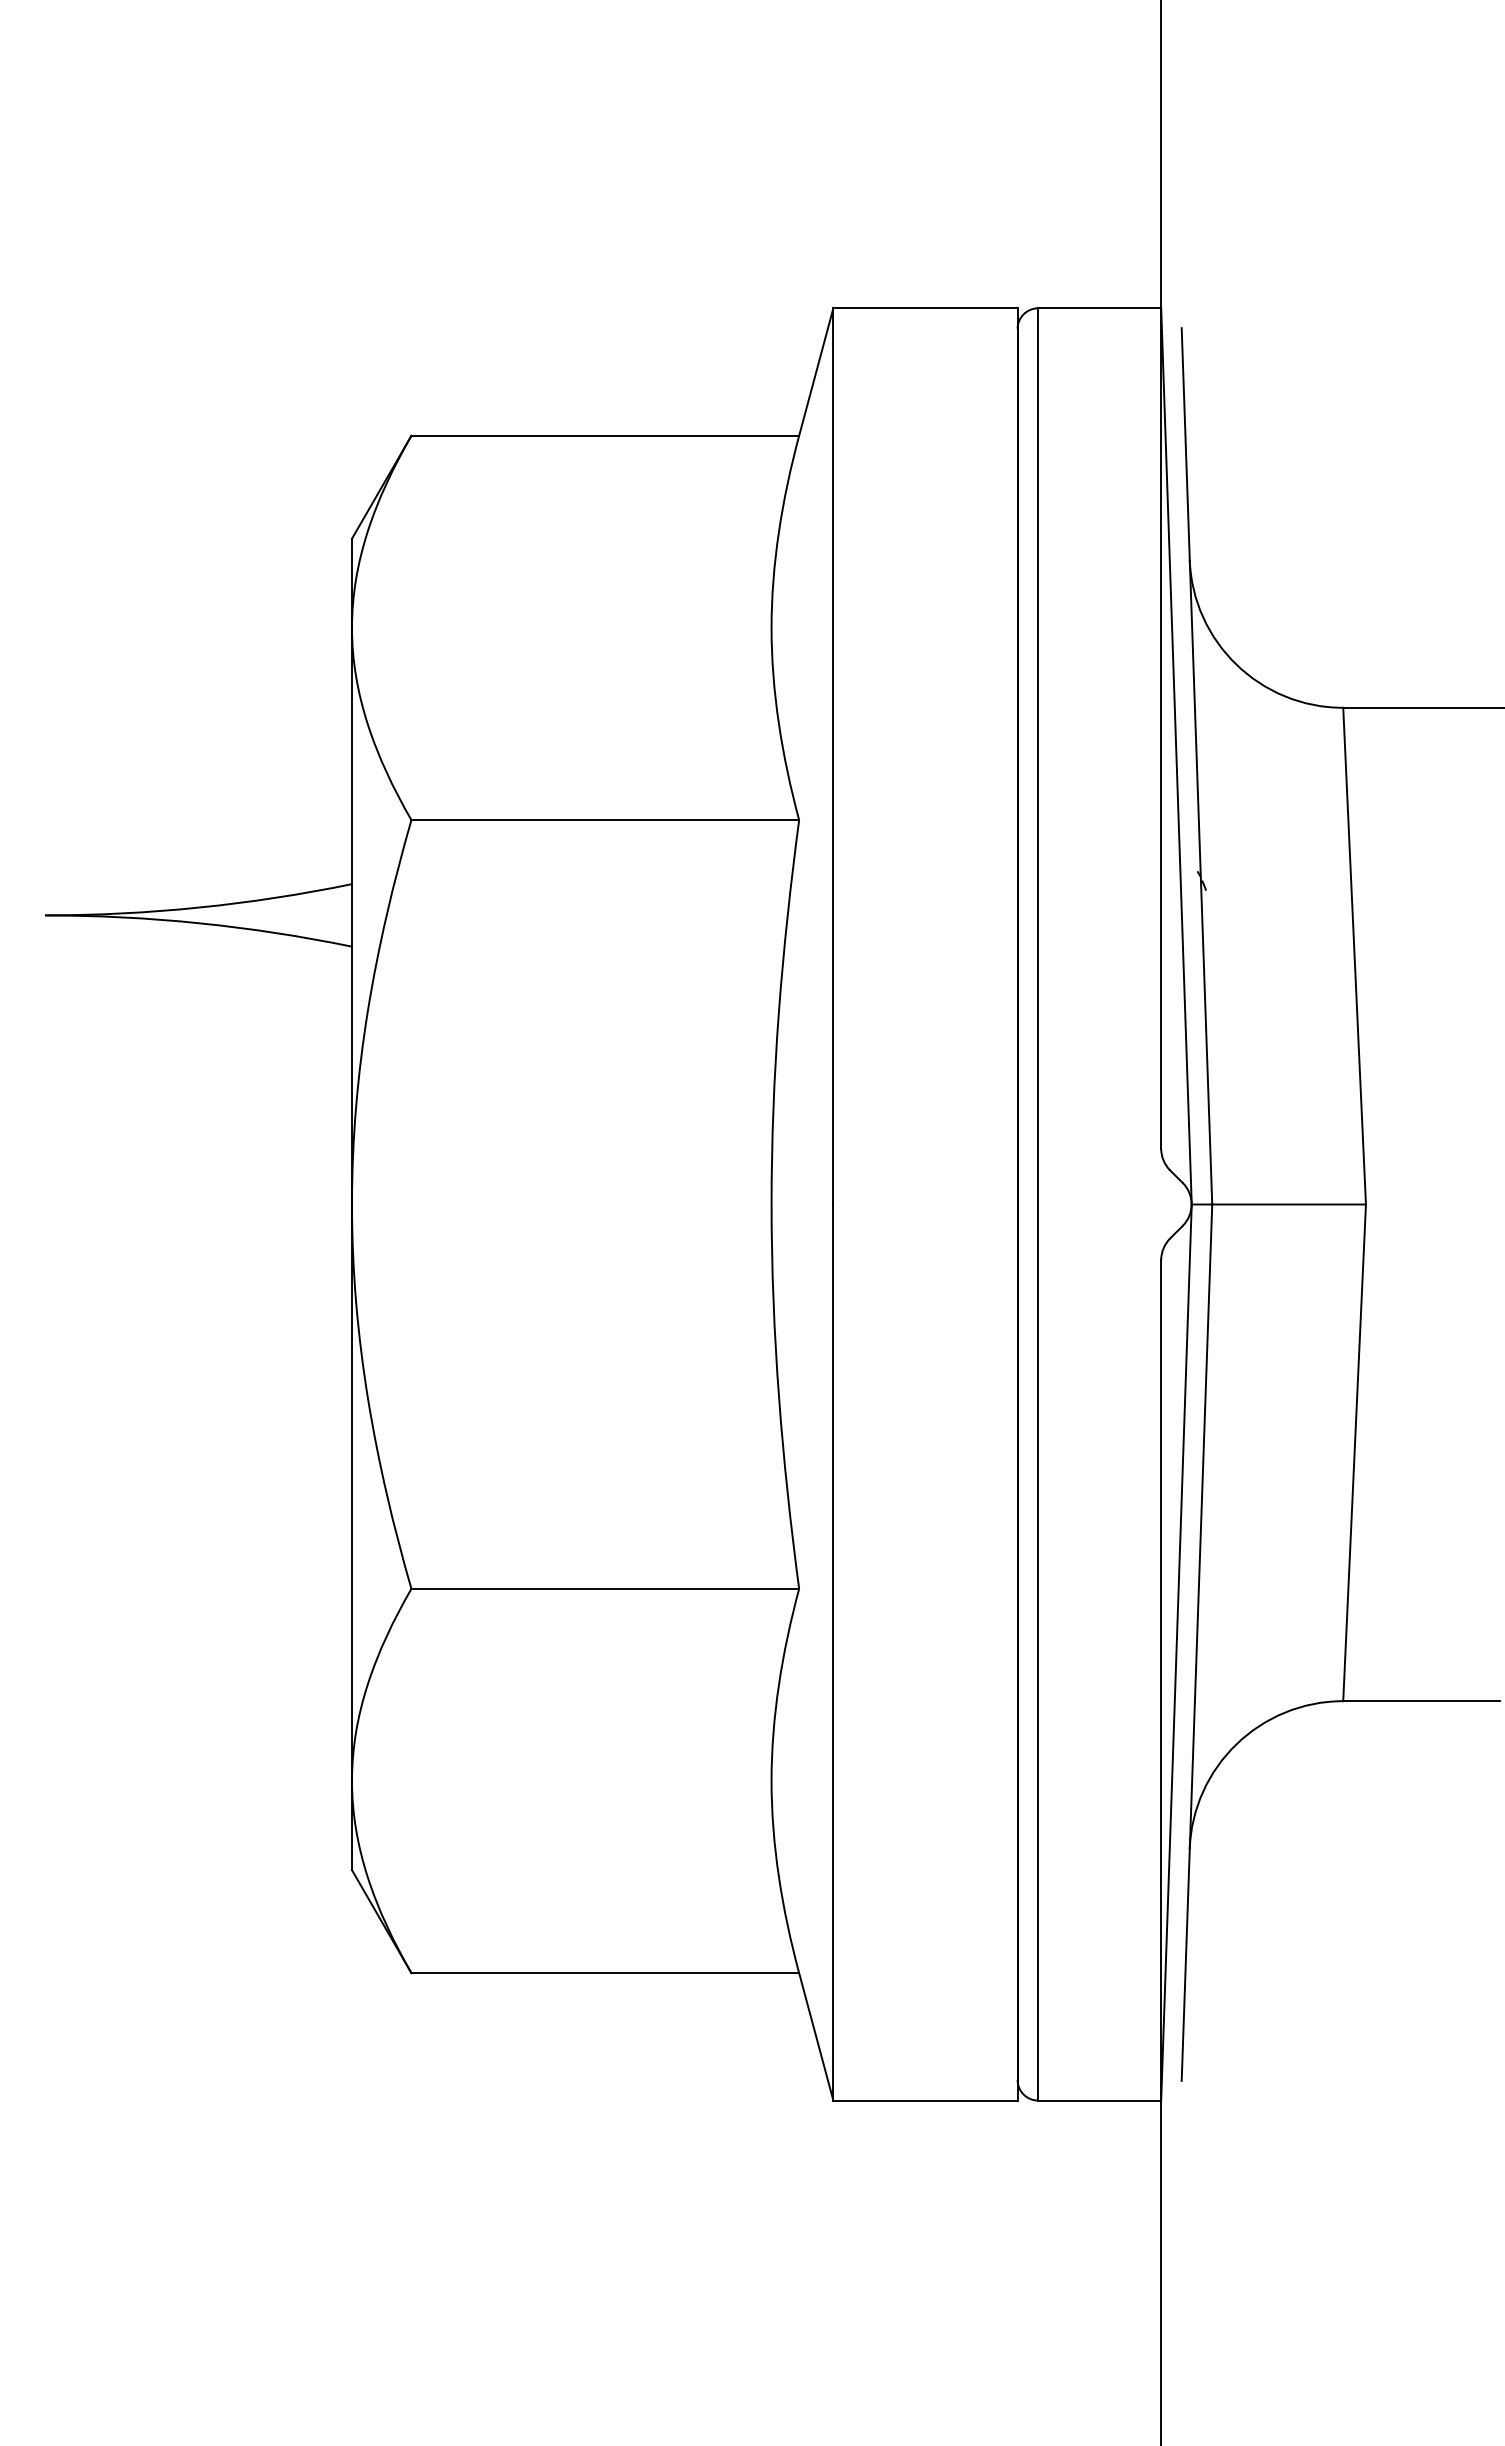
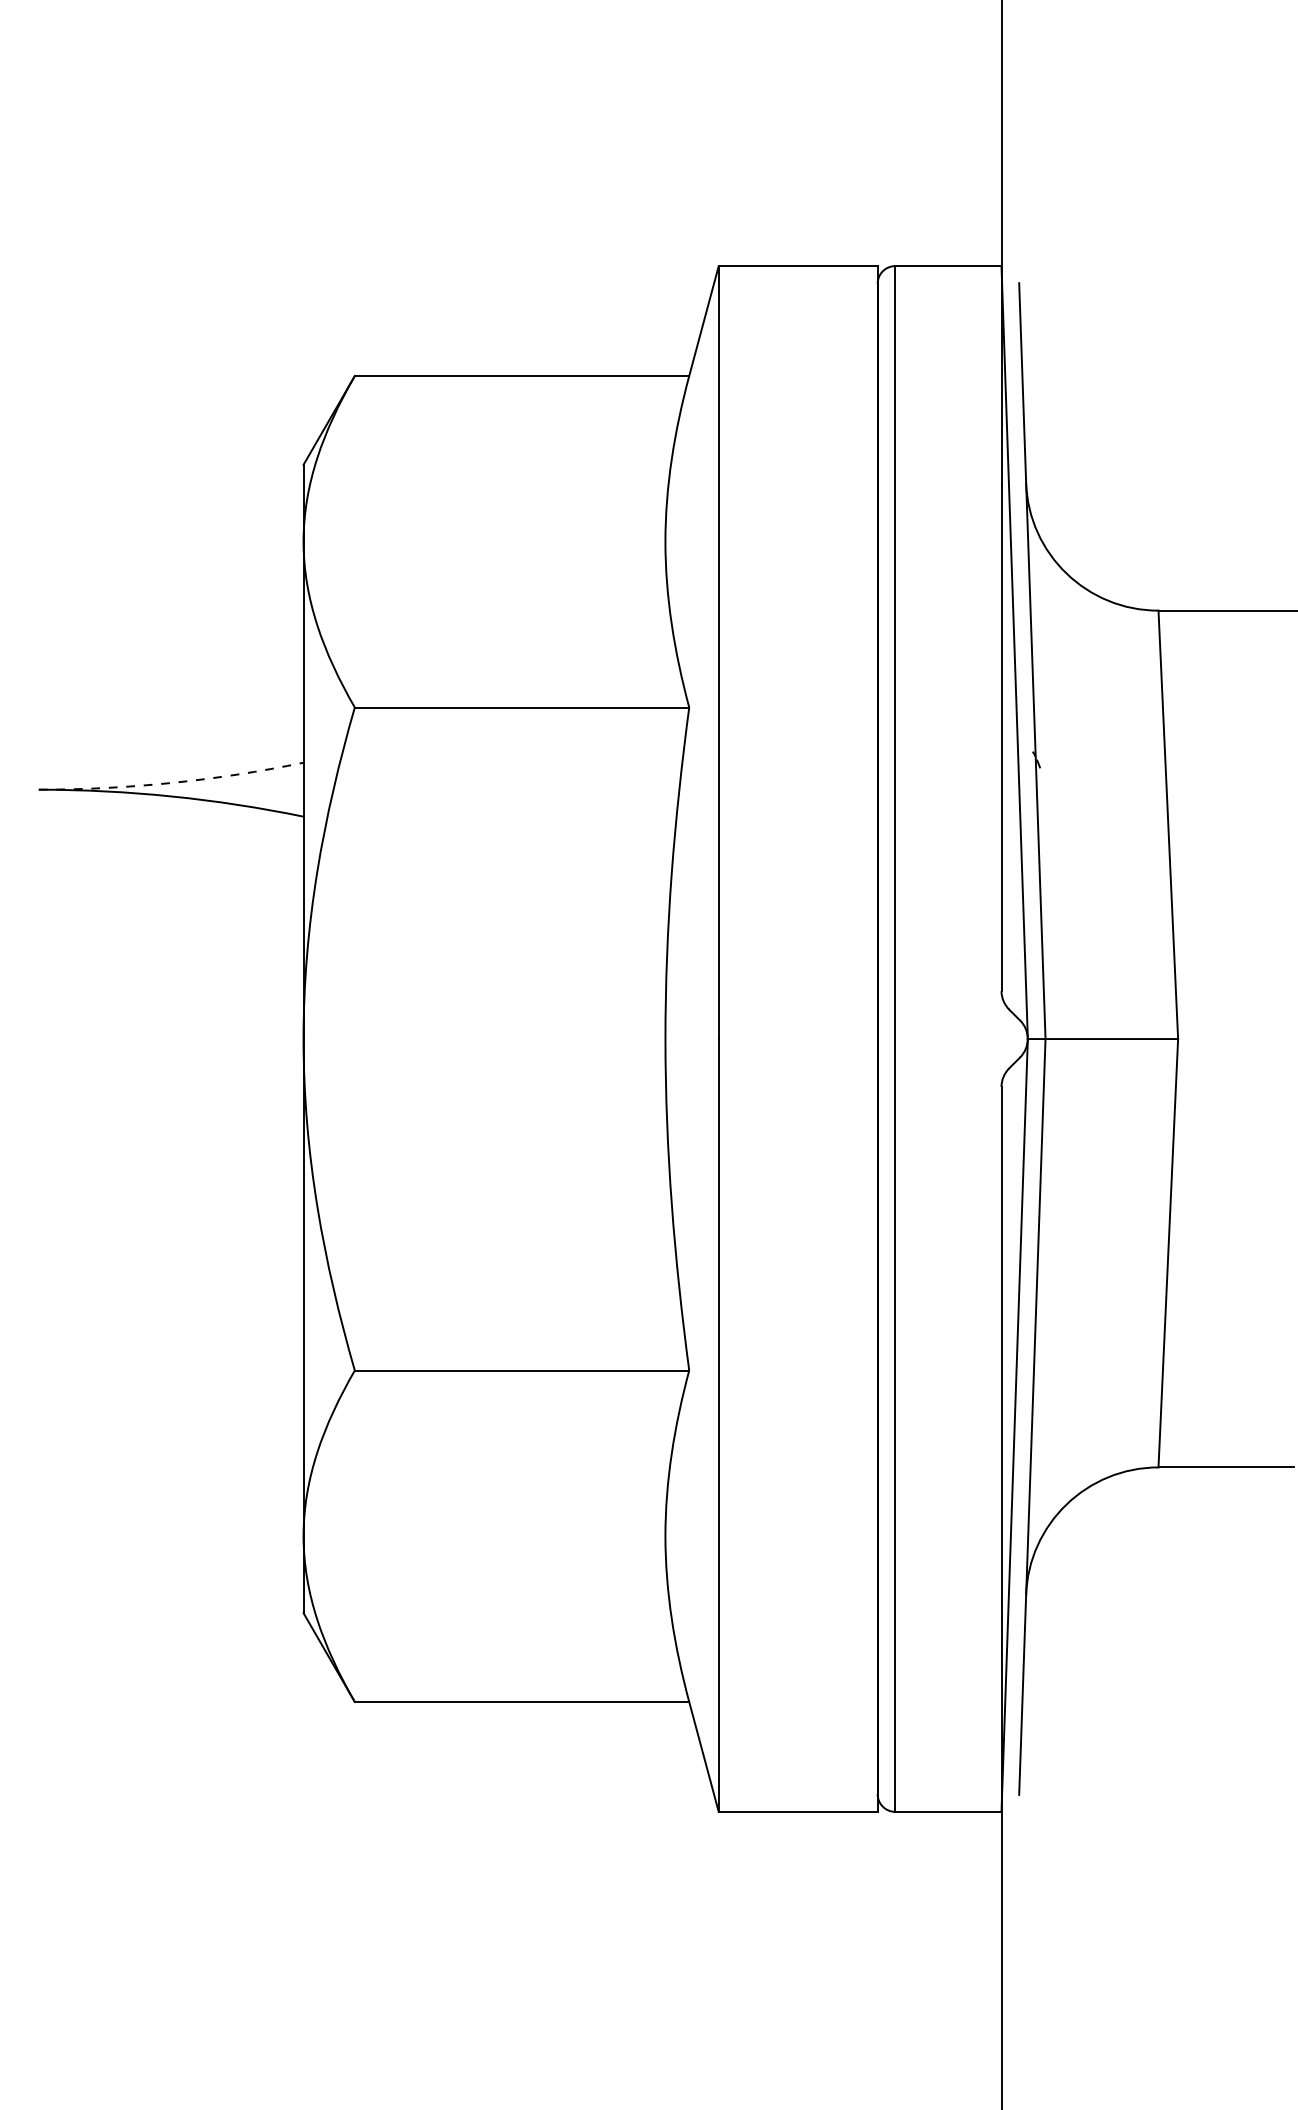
arc: (199, 907) -> (172, 782), solid -> dashed

